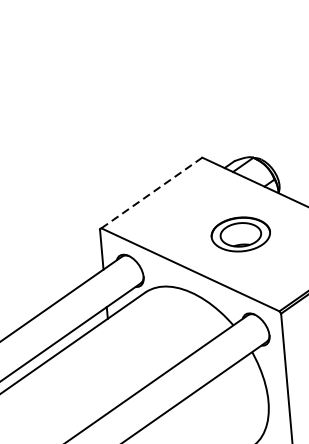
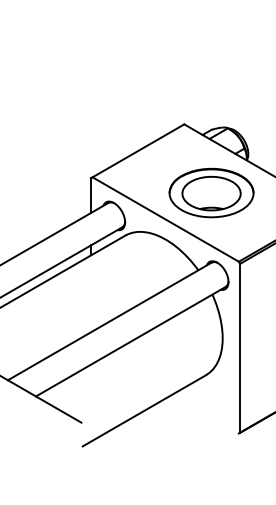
line: (151, 192) -> (138, 150), dashed -> solid
part: (240, 233) -> (211, 192), size x1.67

